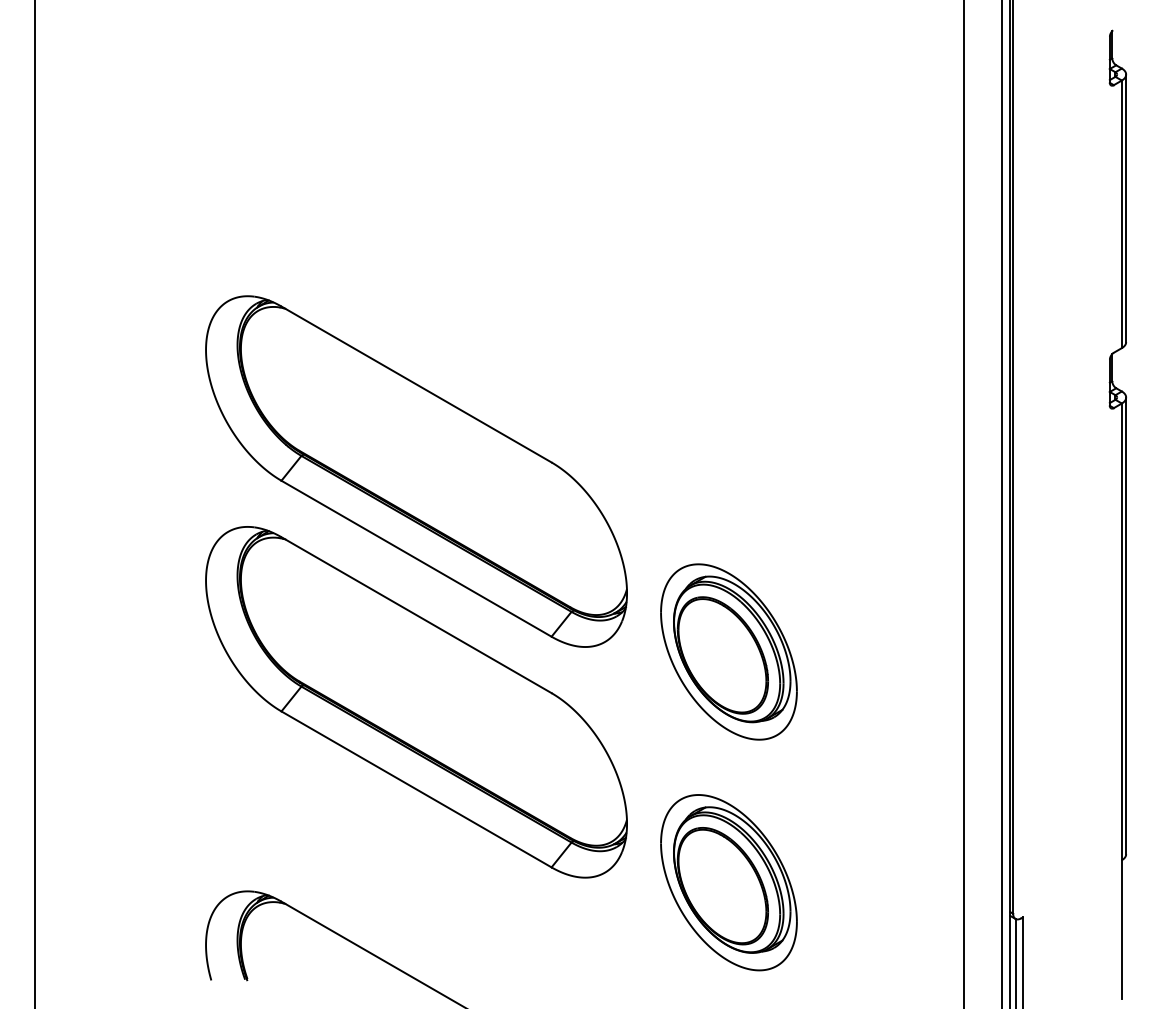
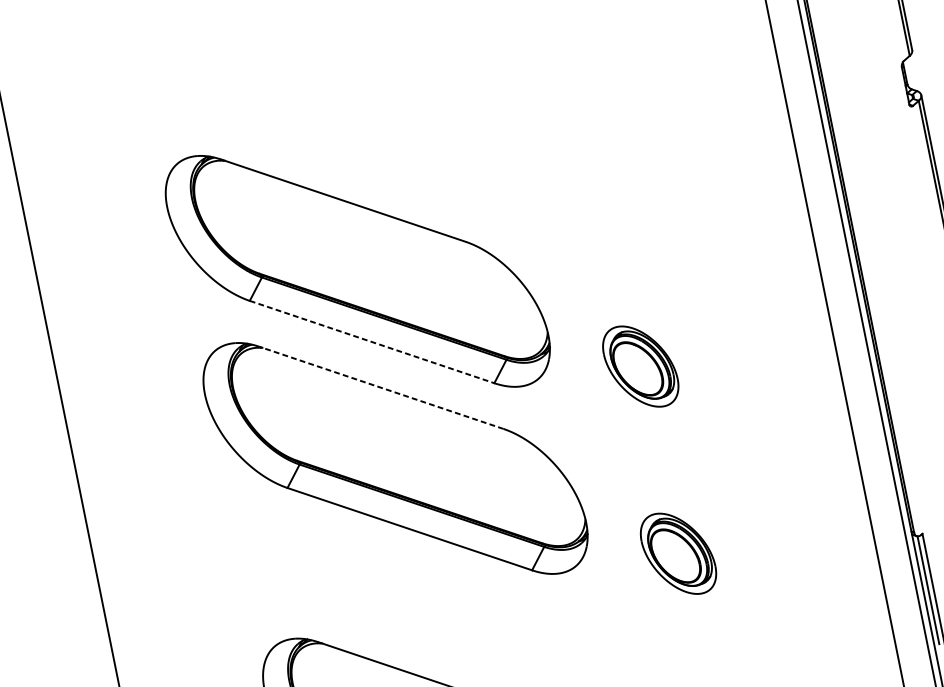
line: (416, 558) -> (372, 341), solid -> dashed
line: (416, 615) -> (381, 388), solid -> dashed
part: (728, 651) -> (640, 366), size x0.6
part: (728, 882) -> (678, 553), size x0.6

